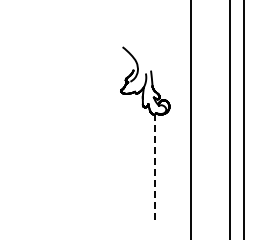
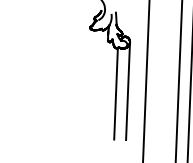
line: (169, 165) -> (128, 91), added
line: (155, 169) -> (116, 94), dashed -> solid

